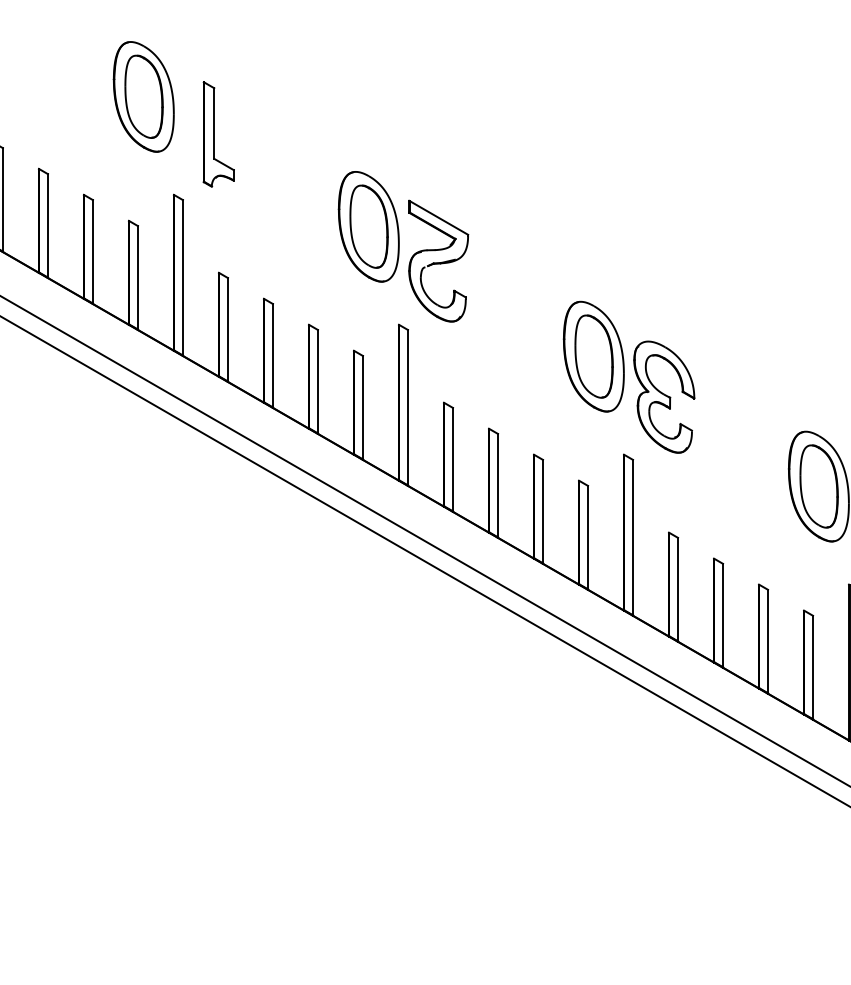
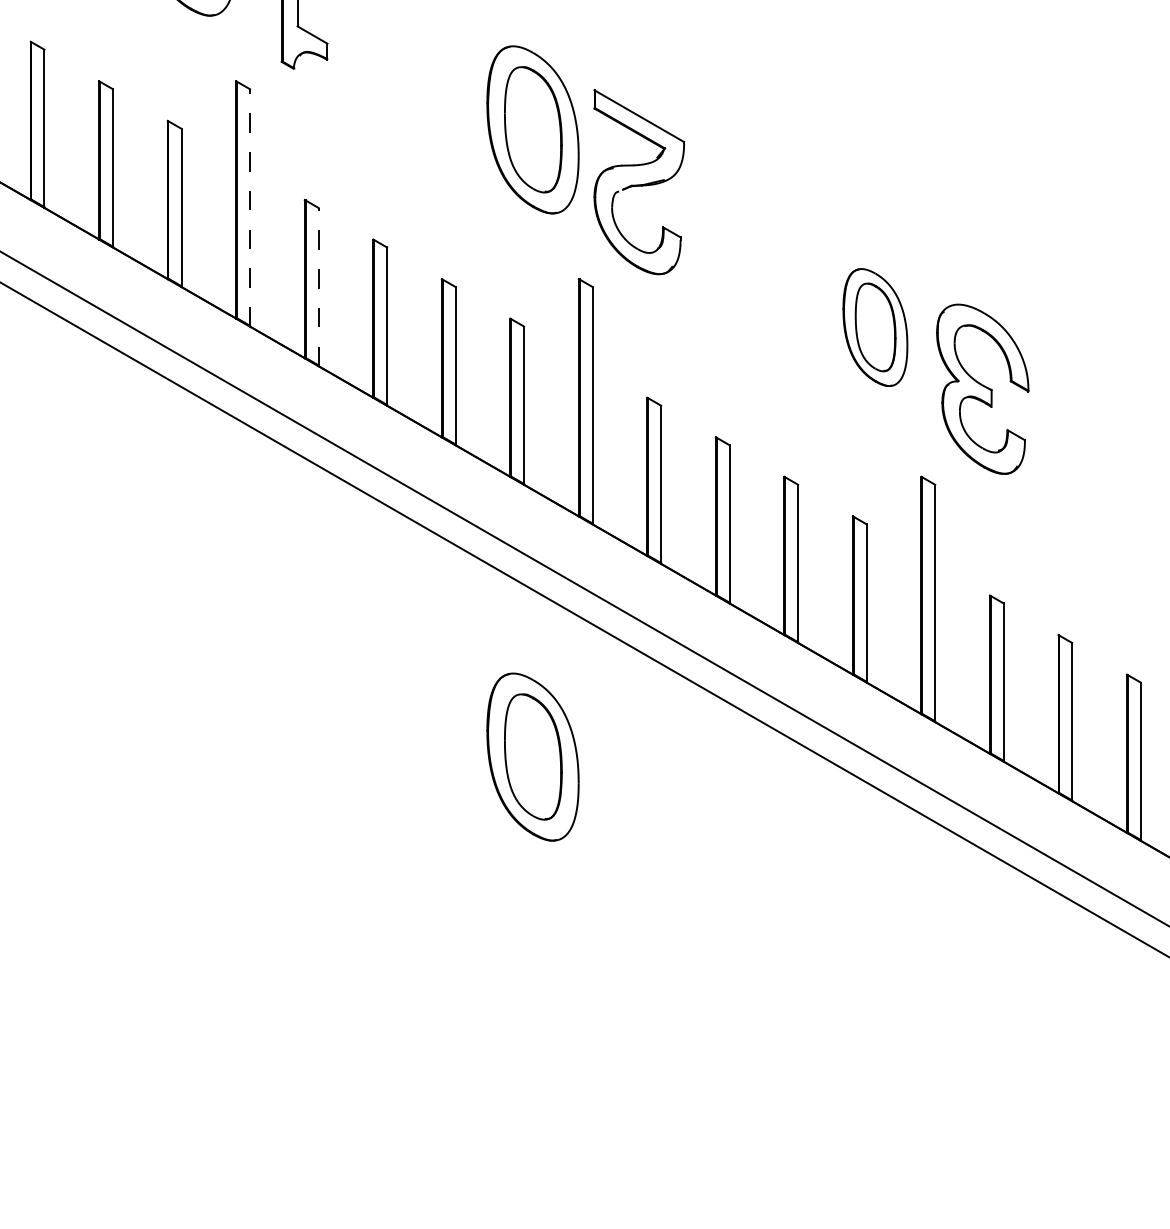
line: (182, 278) -> (249, 208), solid -> dashed
line: (227, 330) -> (317, 287), solid -> dashed
part: (593, 356) -> (875, 327), size x0.7
part: (368, 638) -> (532, 756), added

